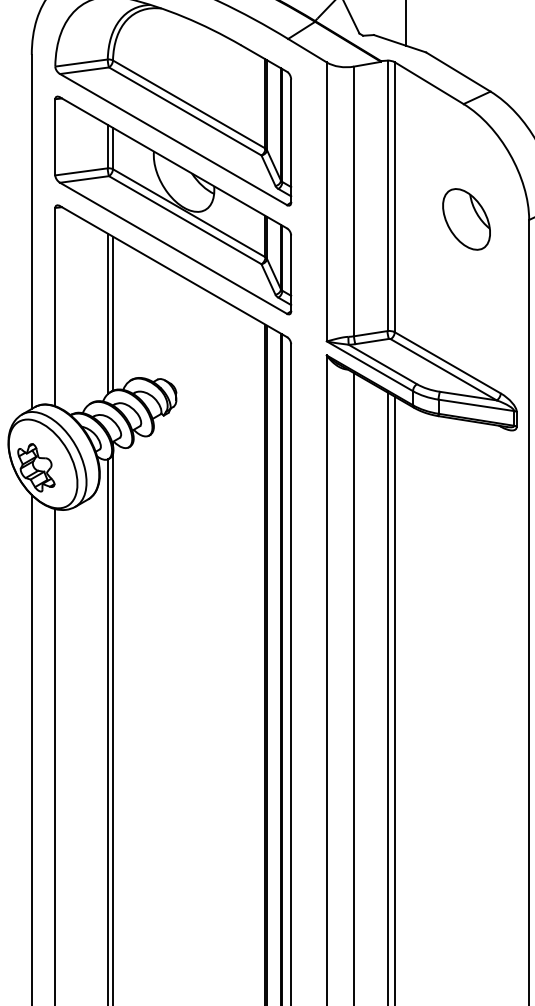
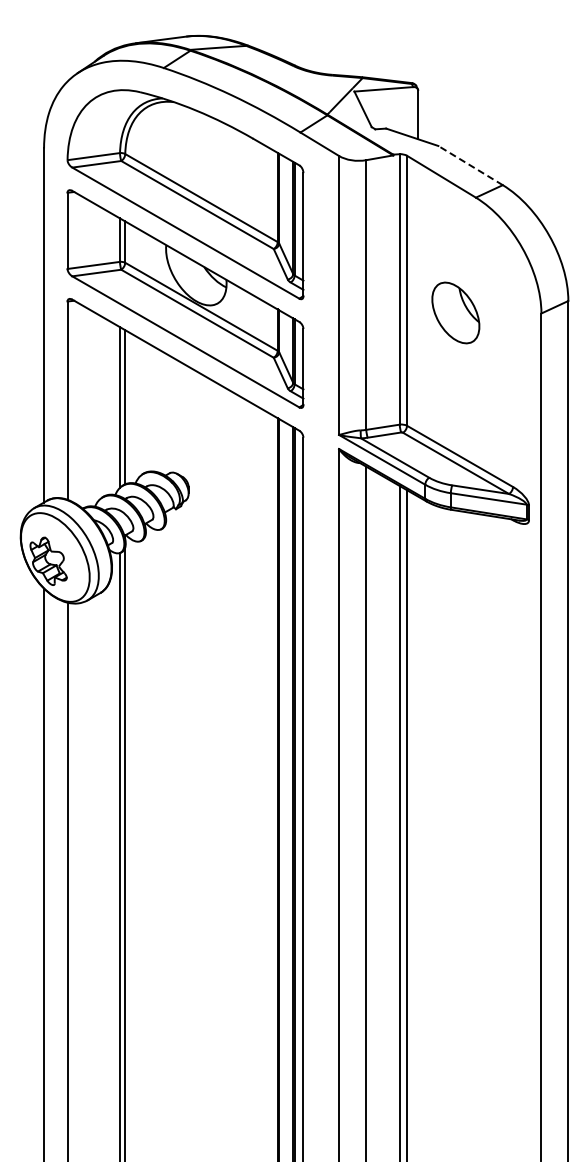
line: (458, 71) -> (470, 165), solid -> dashed
part: (466, 218) -> (455, 312), moved

